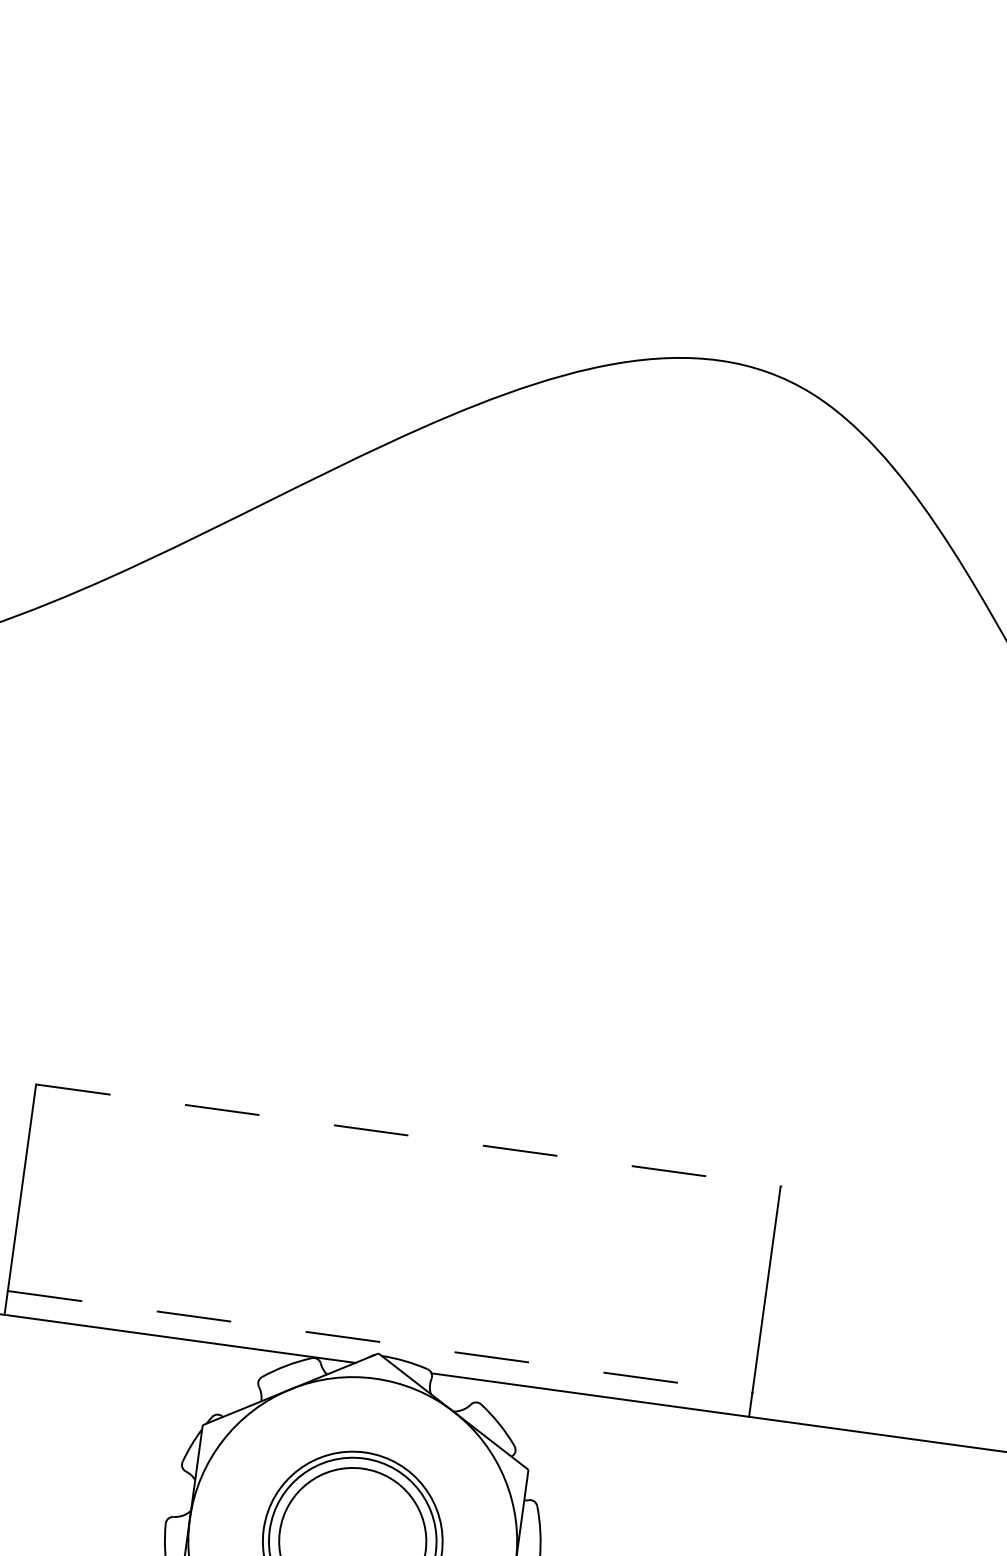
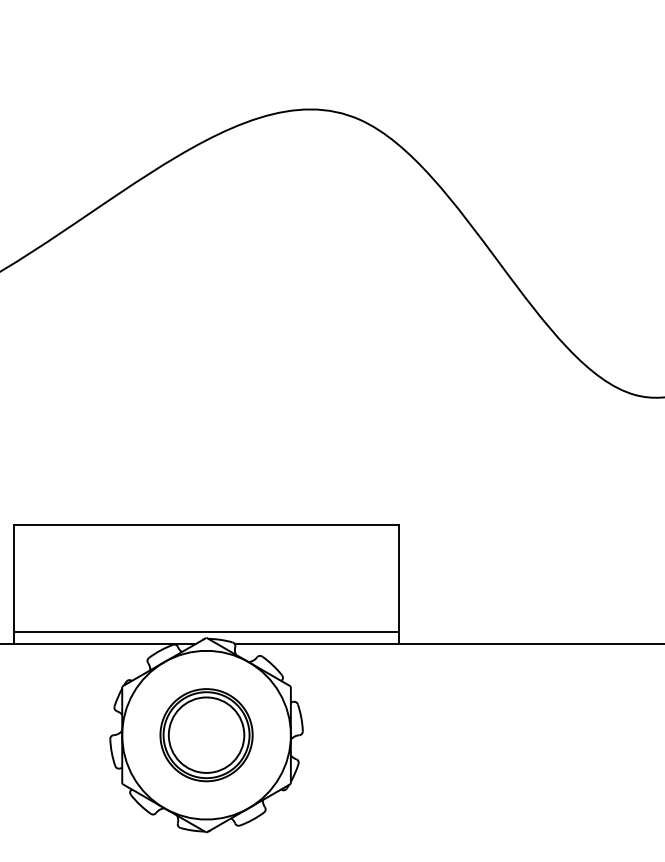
line: (408, 1134) -> (206, 524), dashed -> solid
line: (380, 1341) -> (206, 631), dashed -> solid

